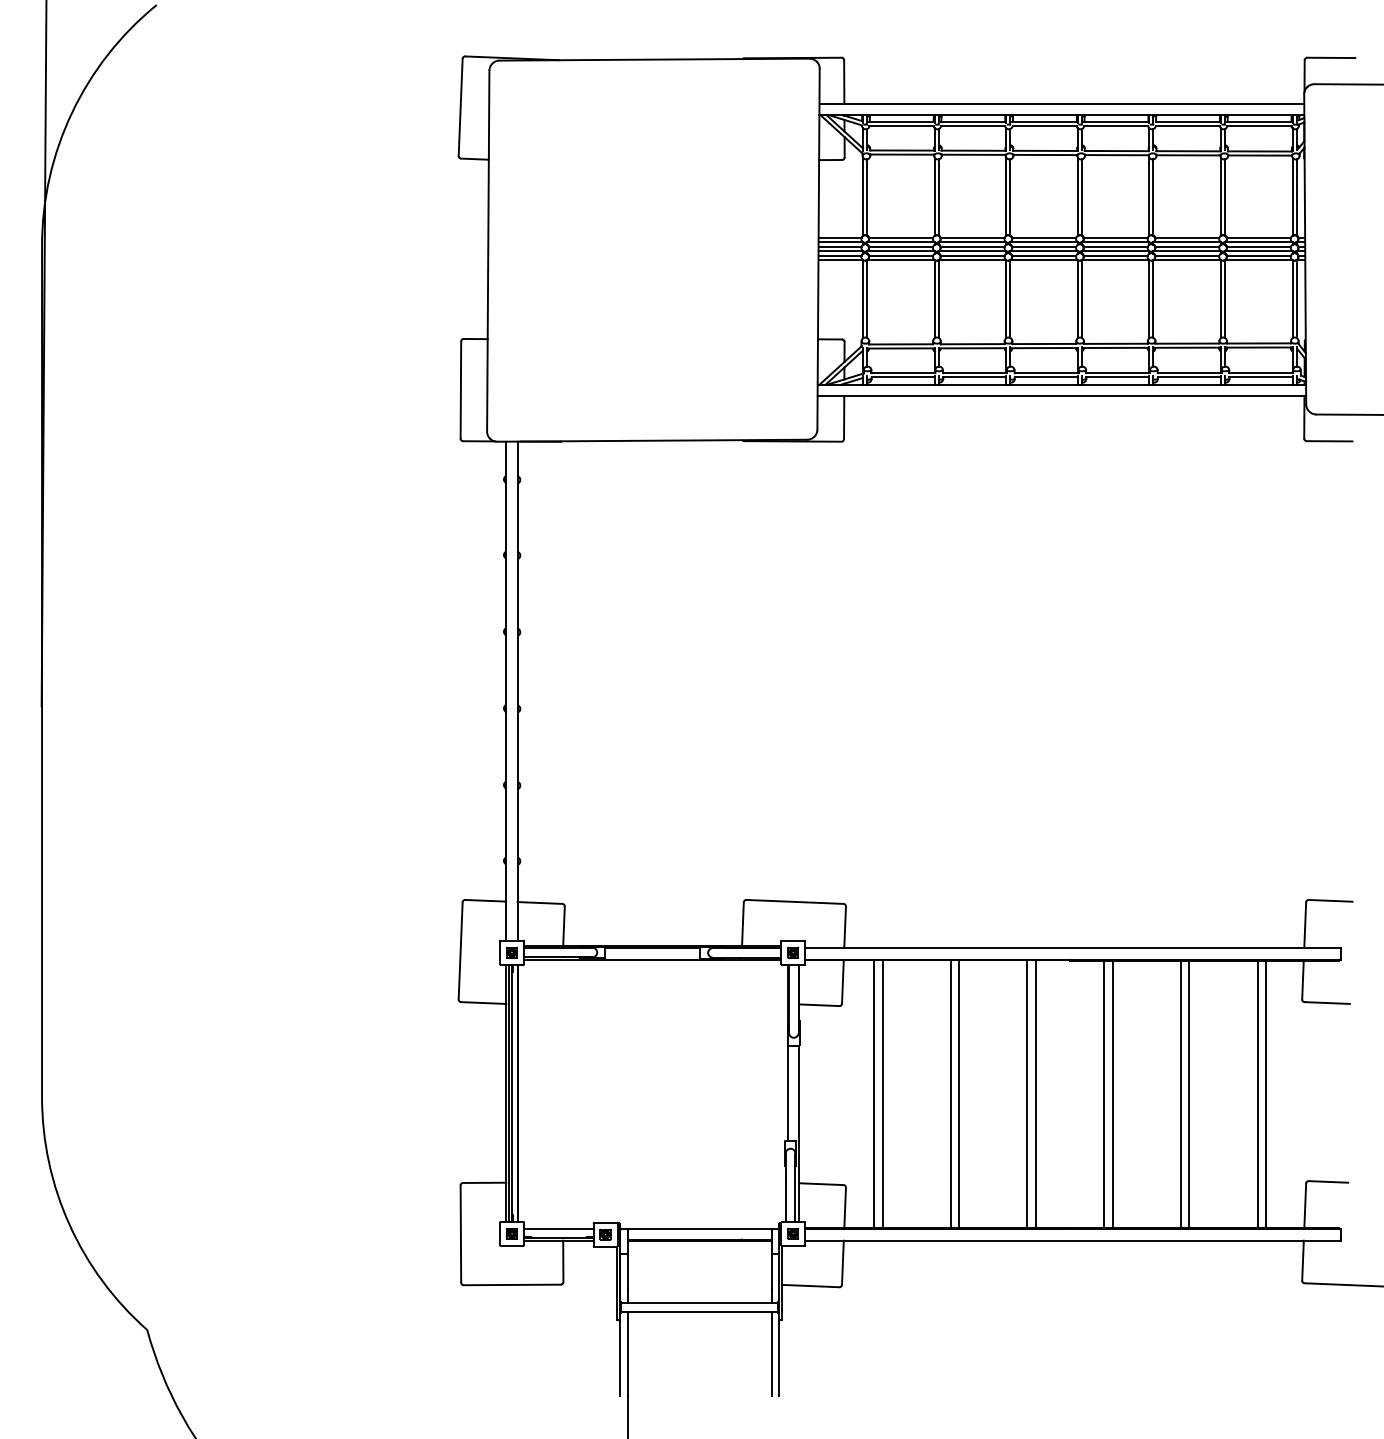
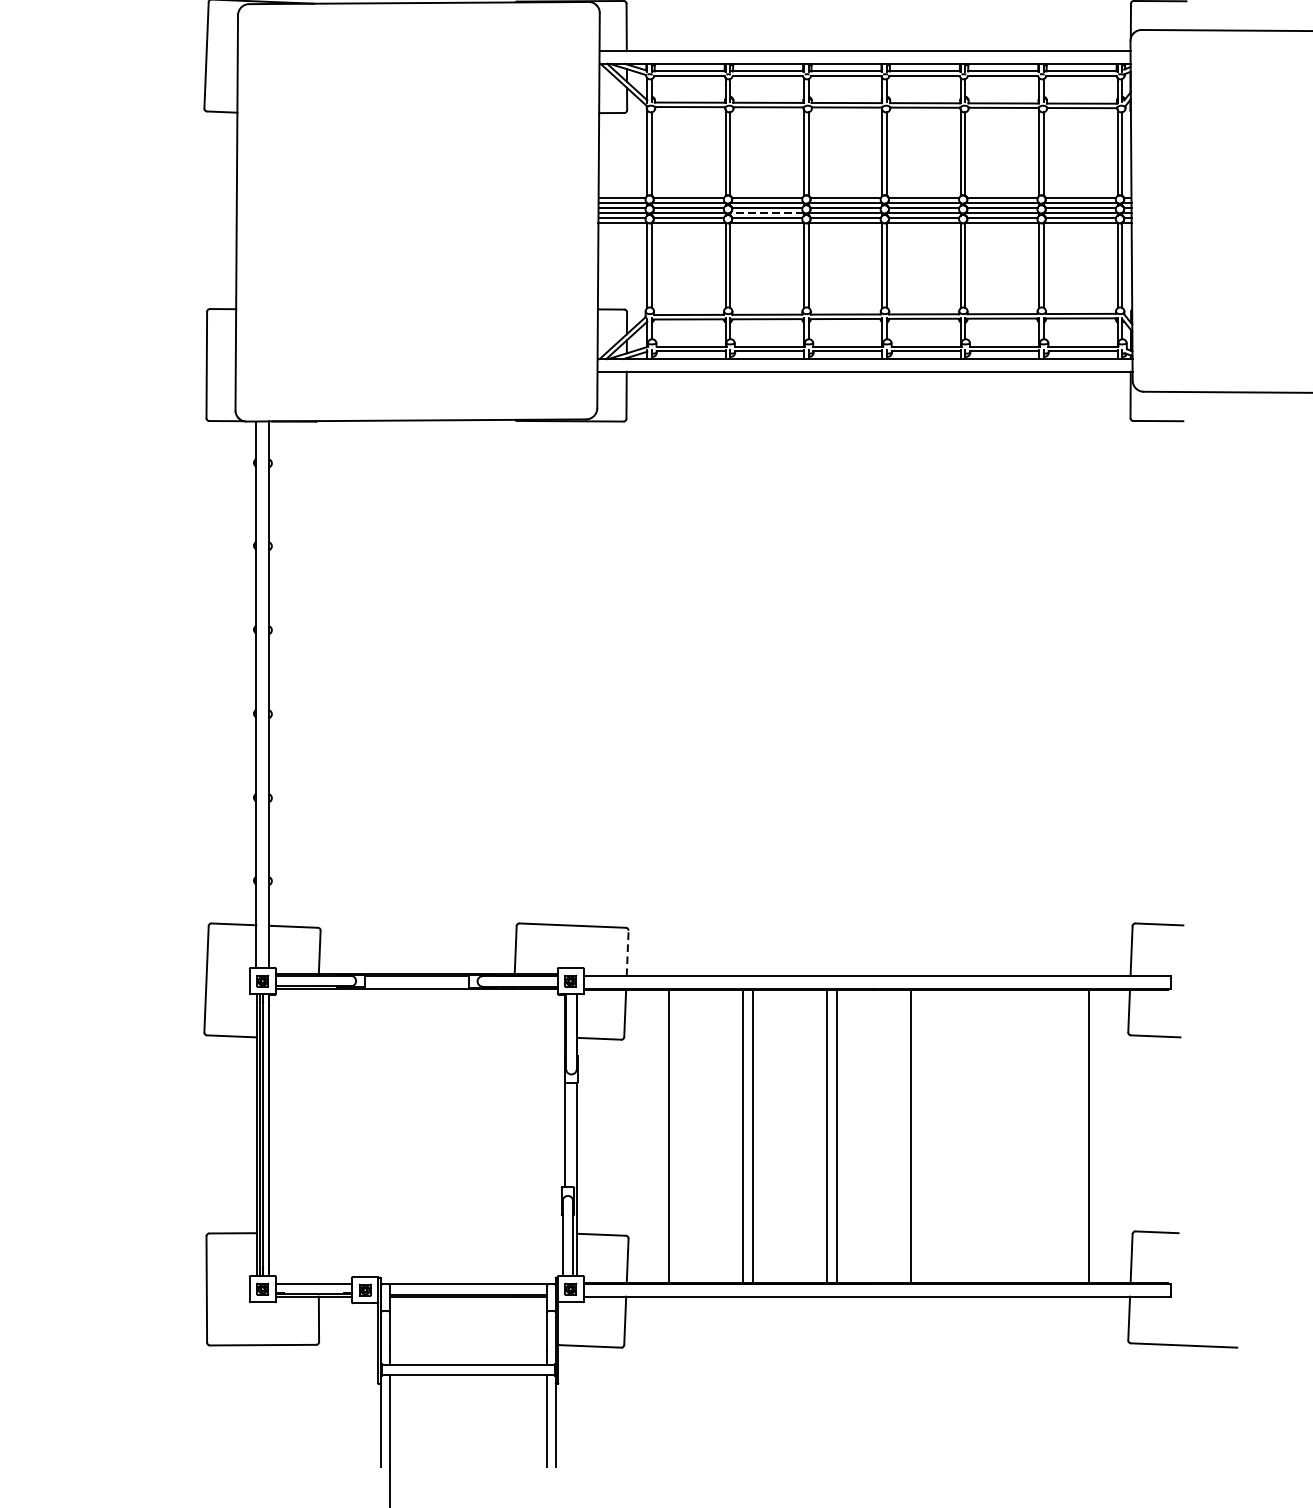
line: (972, 251) -> (767, 213), solid -> dashed
line: (845, 927) -> (628, 953), solid -> dashed
line: (874, 1093) -> (659, 1135), removed
line: (1112, 1094) -> (920, 1136), removed
line: (1180, 1094) -> (994, 1136), removed
line: (1189, 1094) -> (1004, 1136), removed
line: (1257, 1094) -> (1079, 1136), removed

